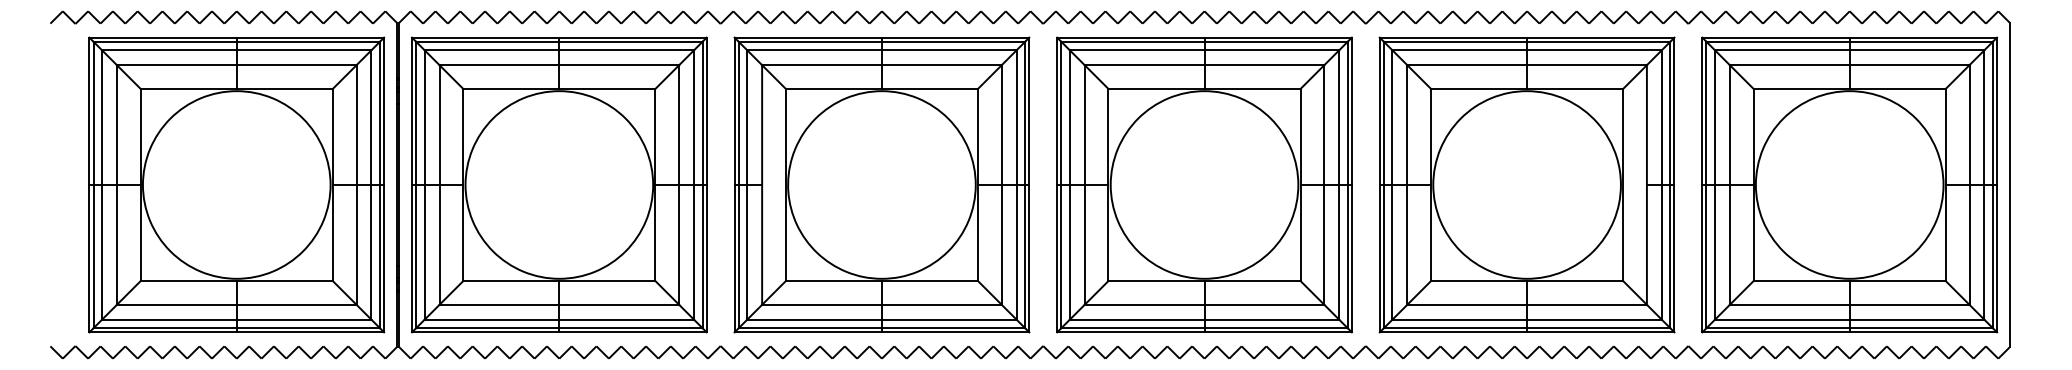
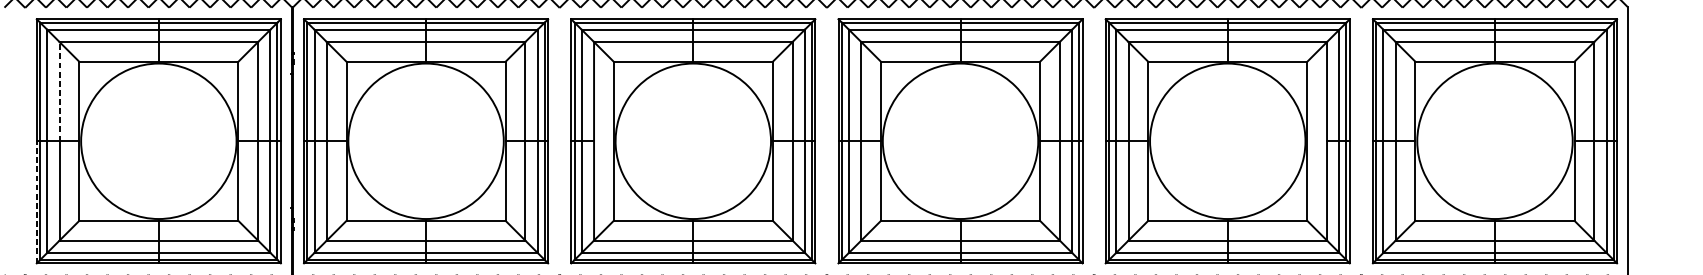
line: (116, 125) -> (59, 92), solid -> dashed
line: (89, 258) -> (36, 202), solid -> dashed

